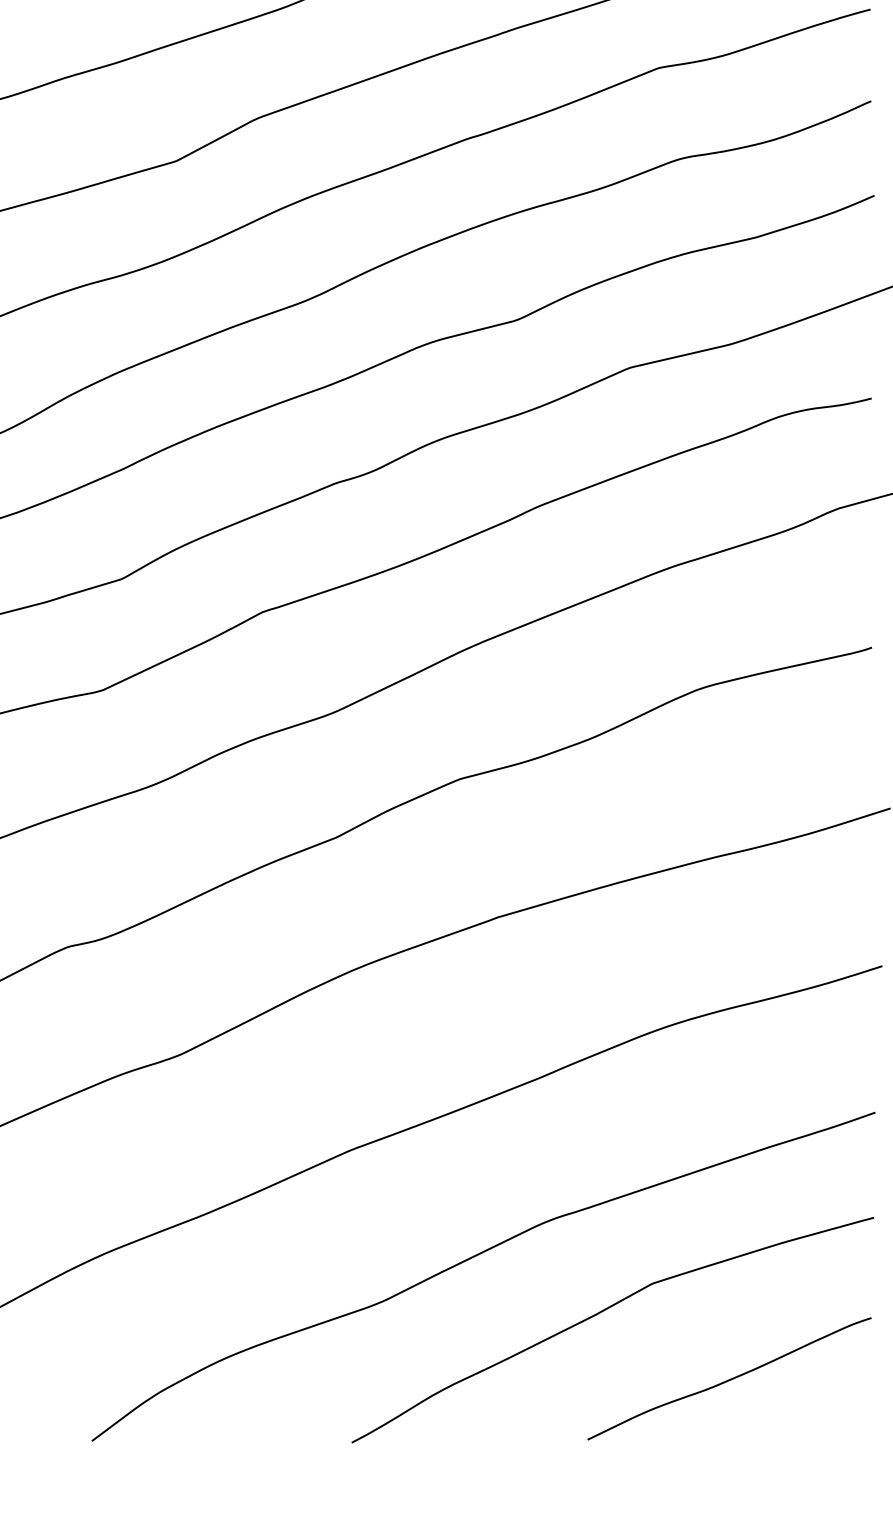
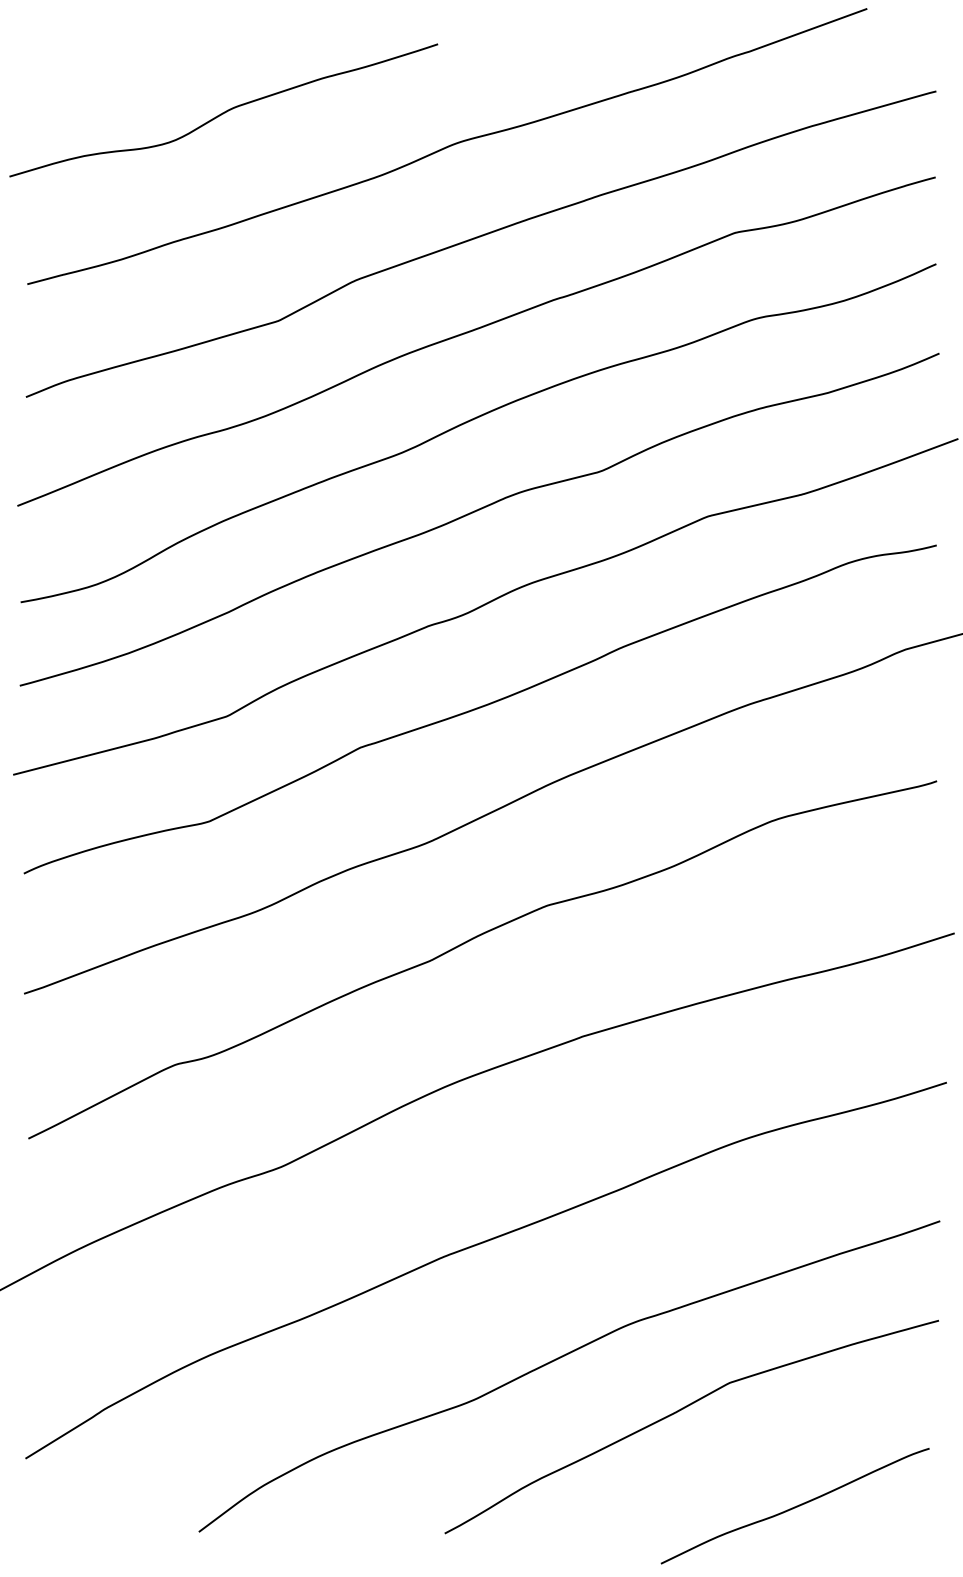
curve: (728, 1379) -> (794, 1506), moved

